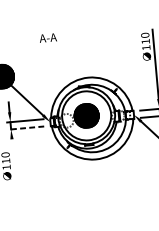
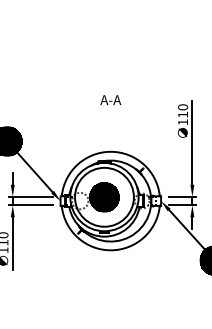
text: (47, 37) -> (110, 99), moved
line: (25, 128) -> (30, 205), dashed -> solid
line: (13, 161) -> (12, 243), added

